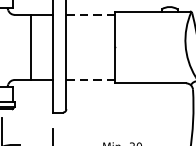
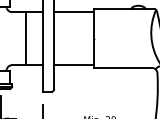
line: (90, 15) -> (73, 12), dashed -> solid
line: (90, 80) -> (73, 65), dashed -> solid

